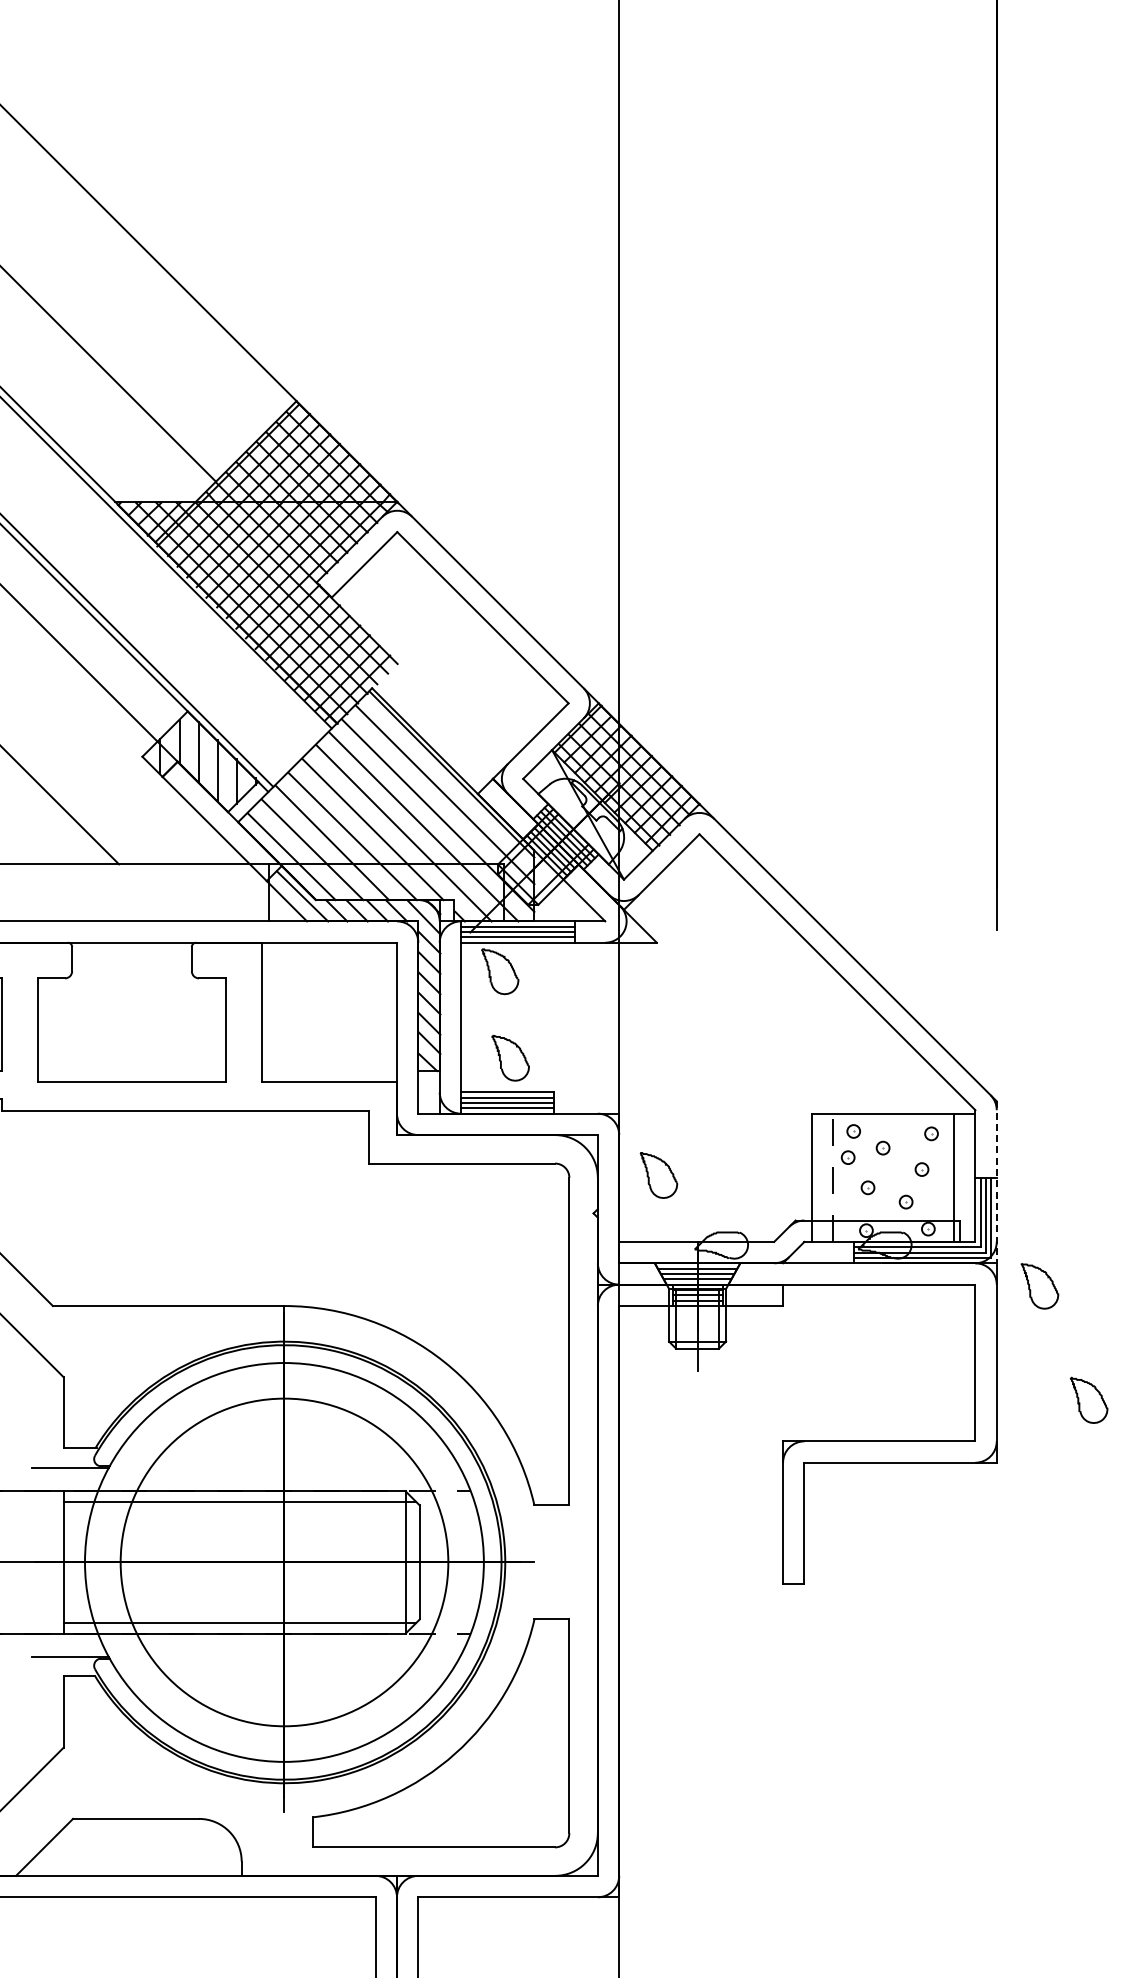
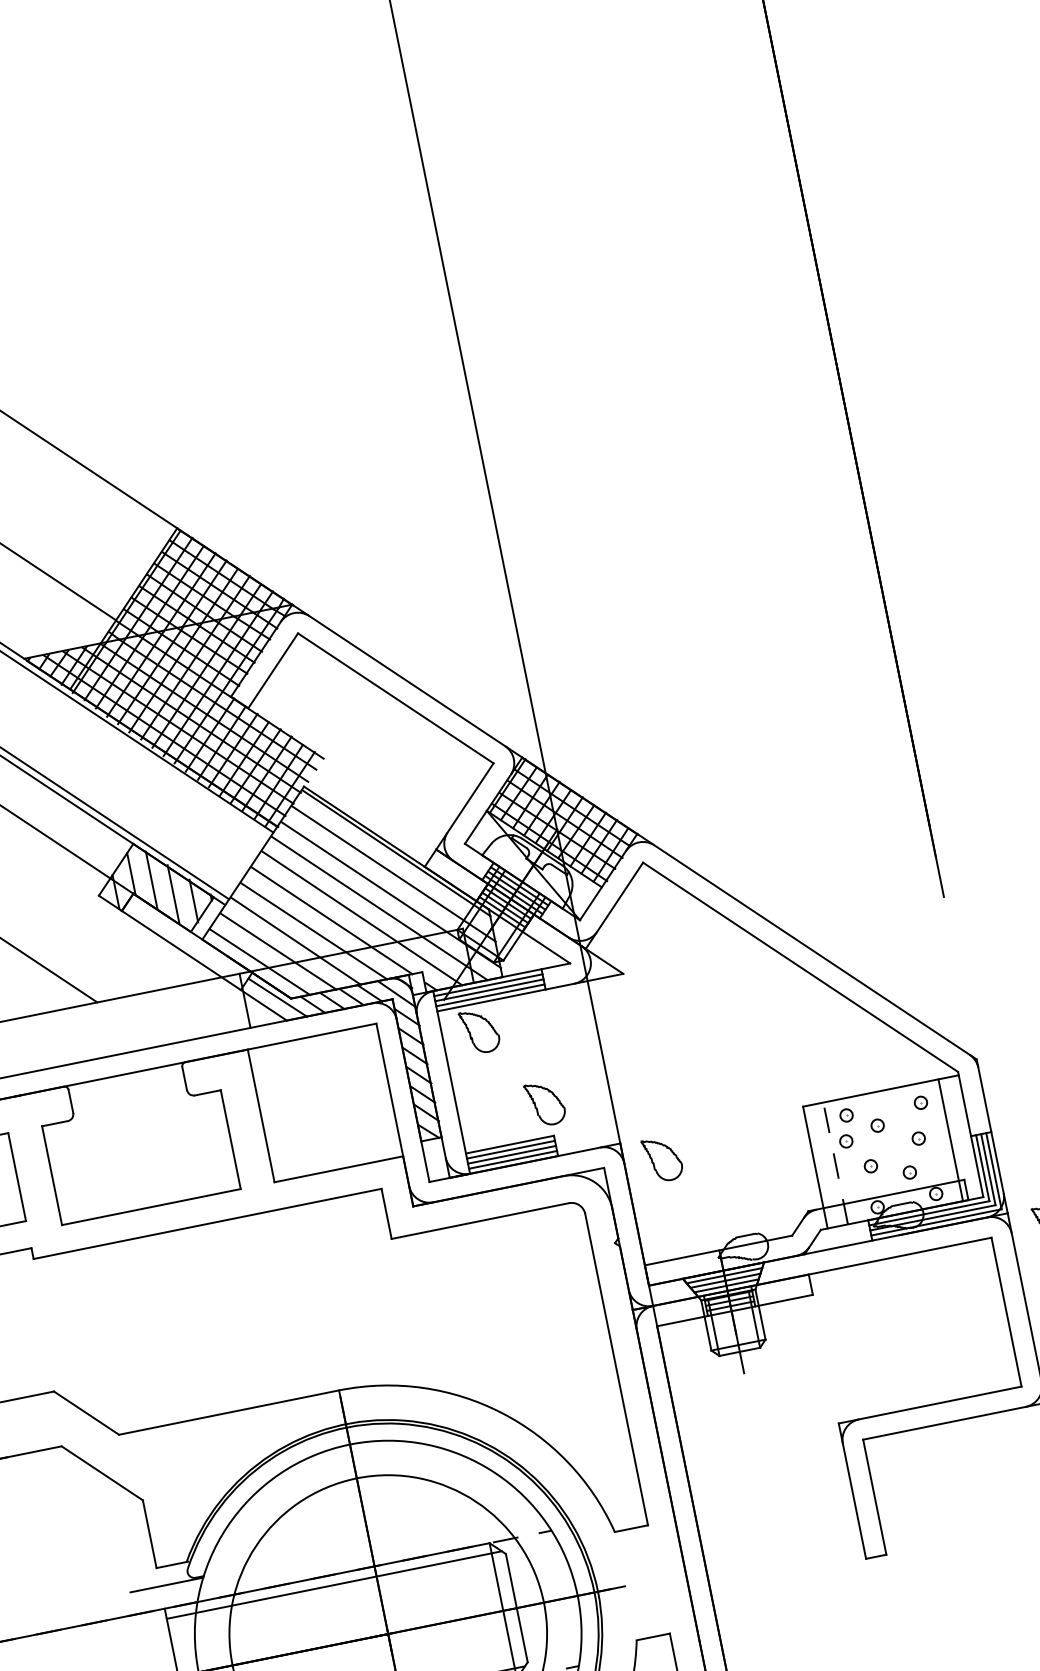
part: (510, 1058) -> (545, 1104), moved
part: (658, 1175) -> (662, 1159), moved
line: (996, 1182) -> (991, 1136), dashed -> solid

